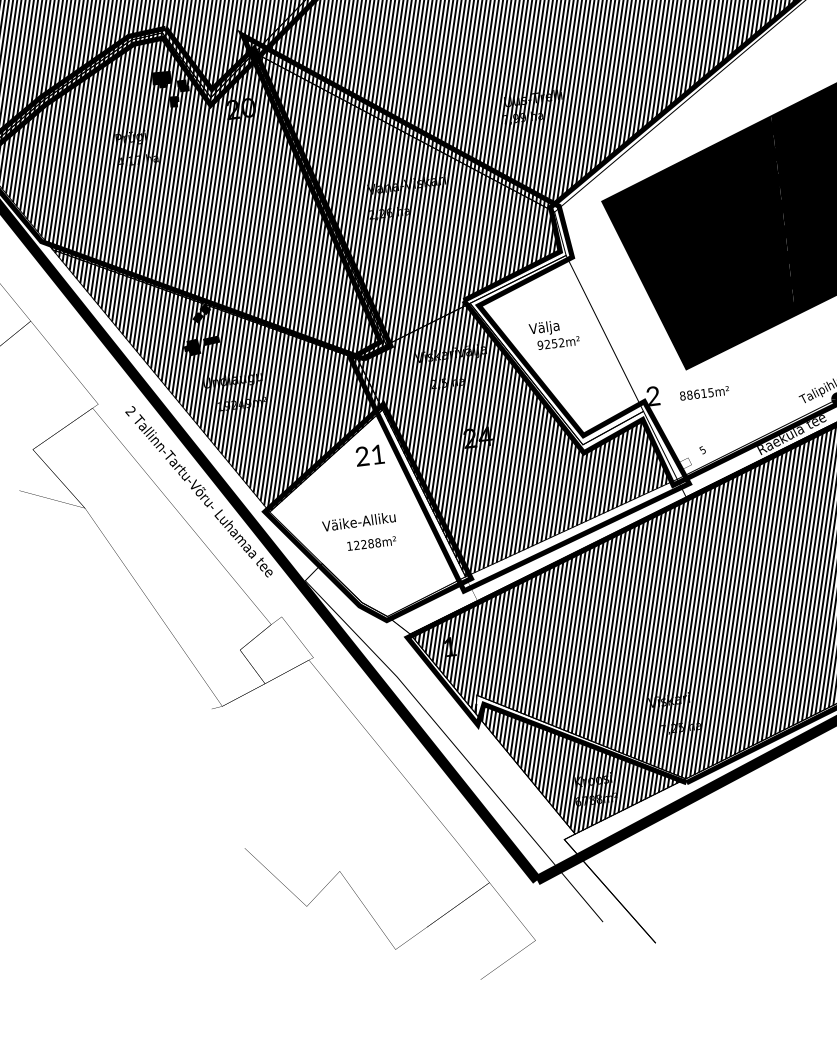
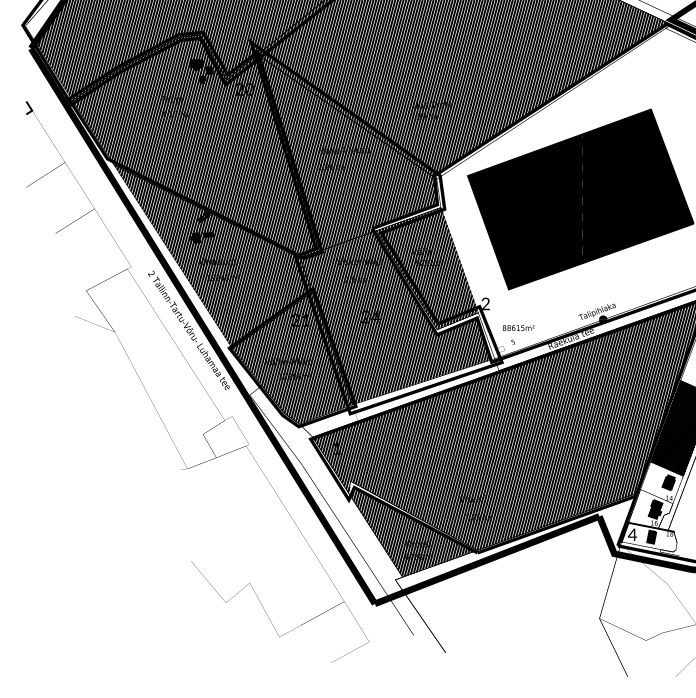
hatch: (556, 352) -> (427, 268), added
text: (704, 392) -> (518, 327), moved
hatch: (362, 514) -> (291, 357), added

